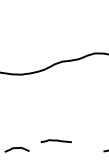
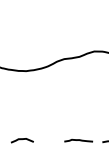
curve: (56, 140) -> (78, 140), moved

